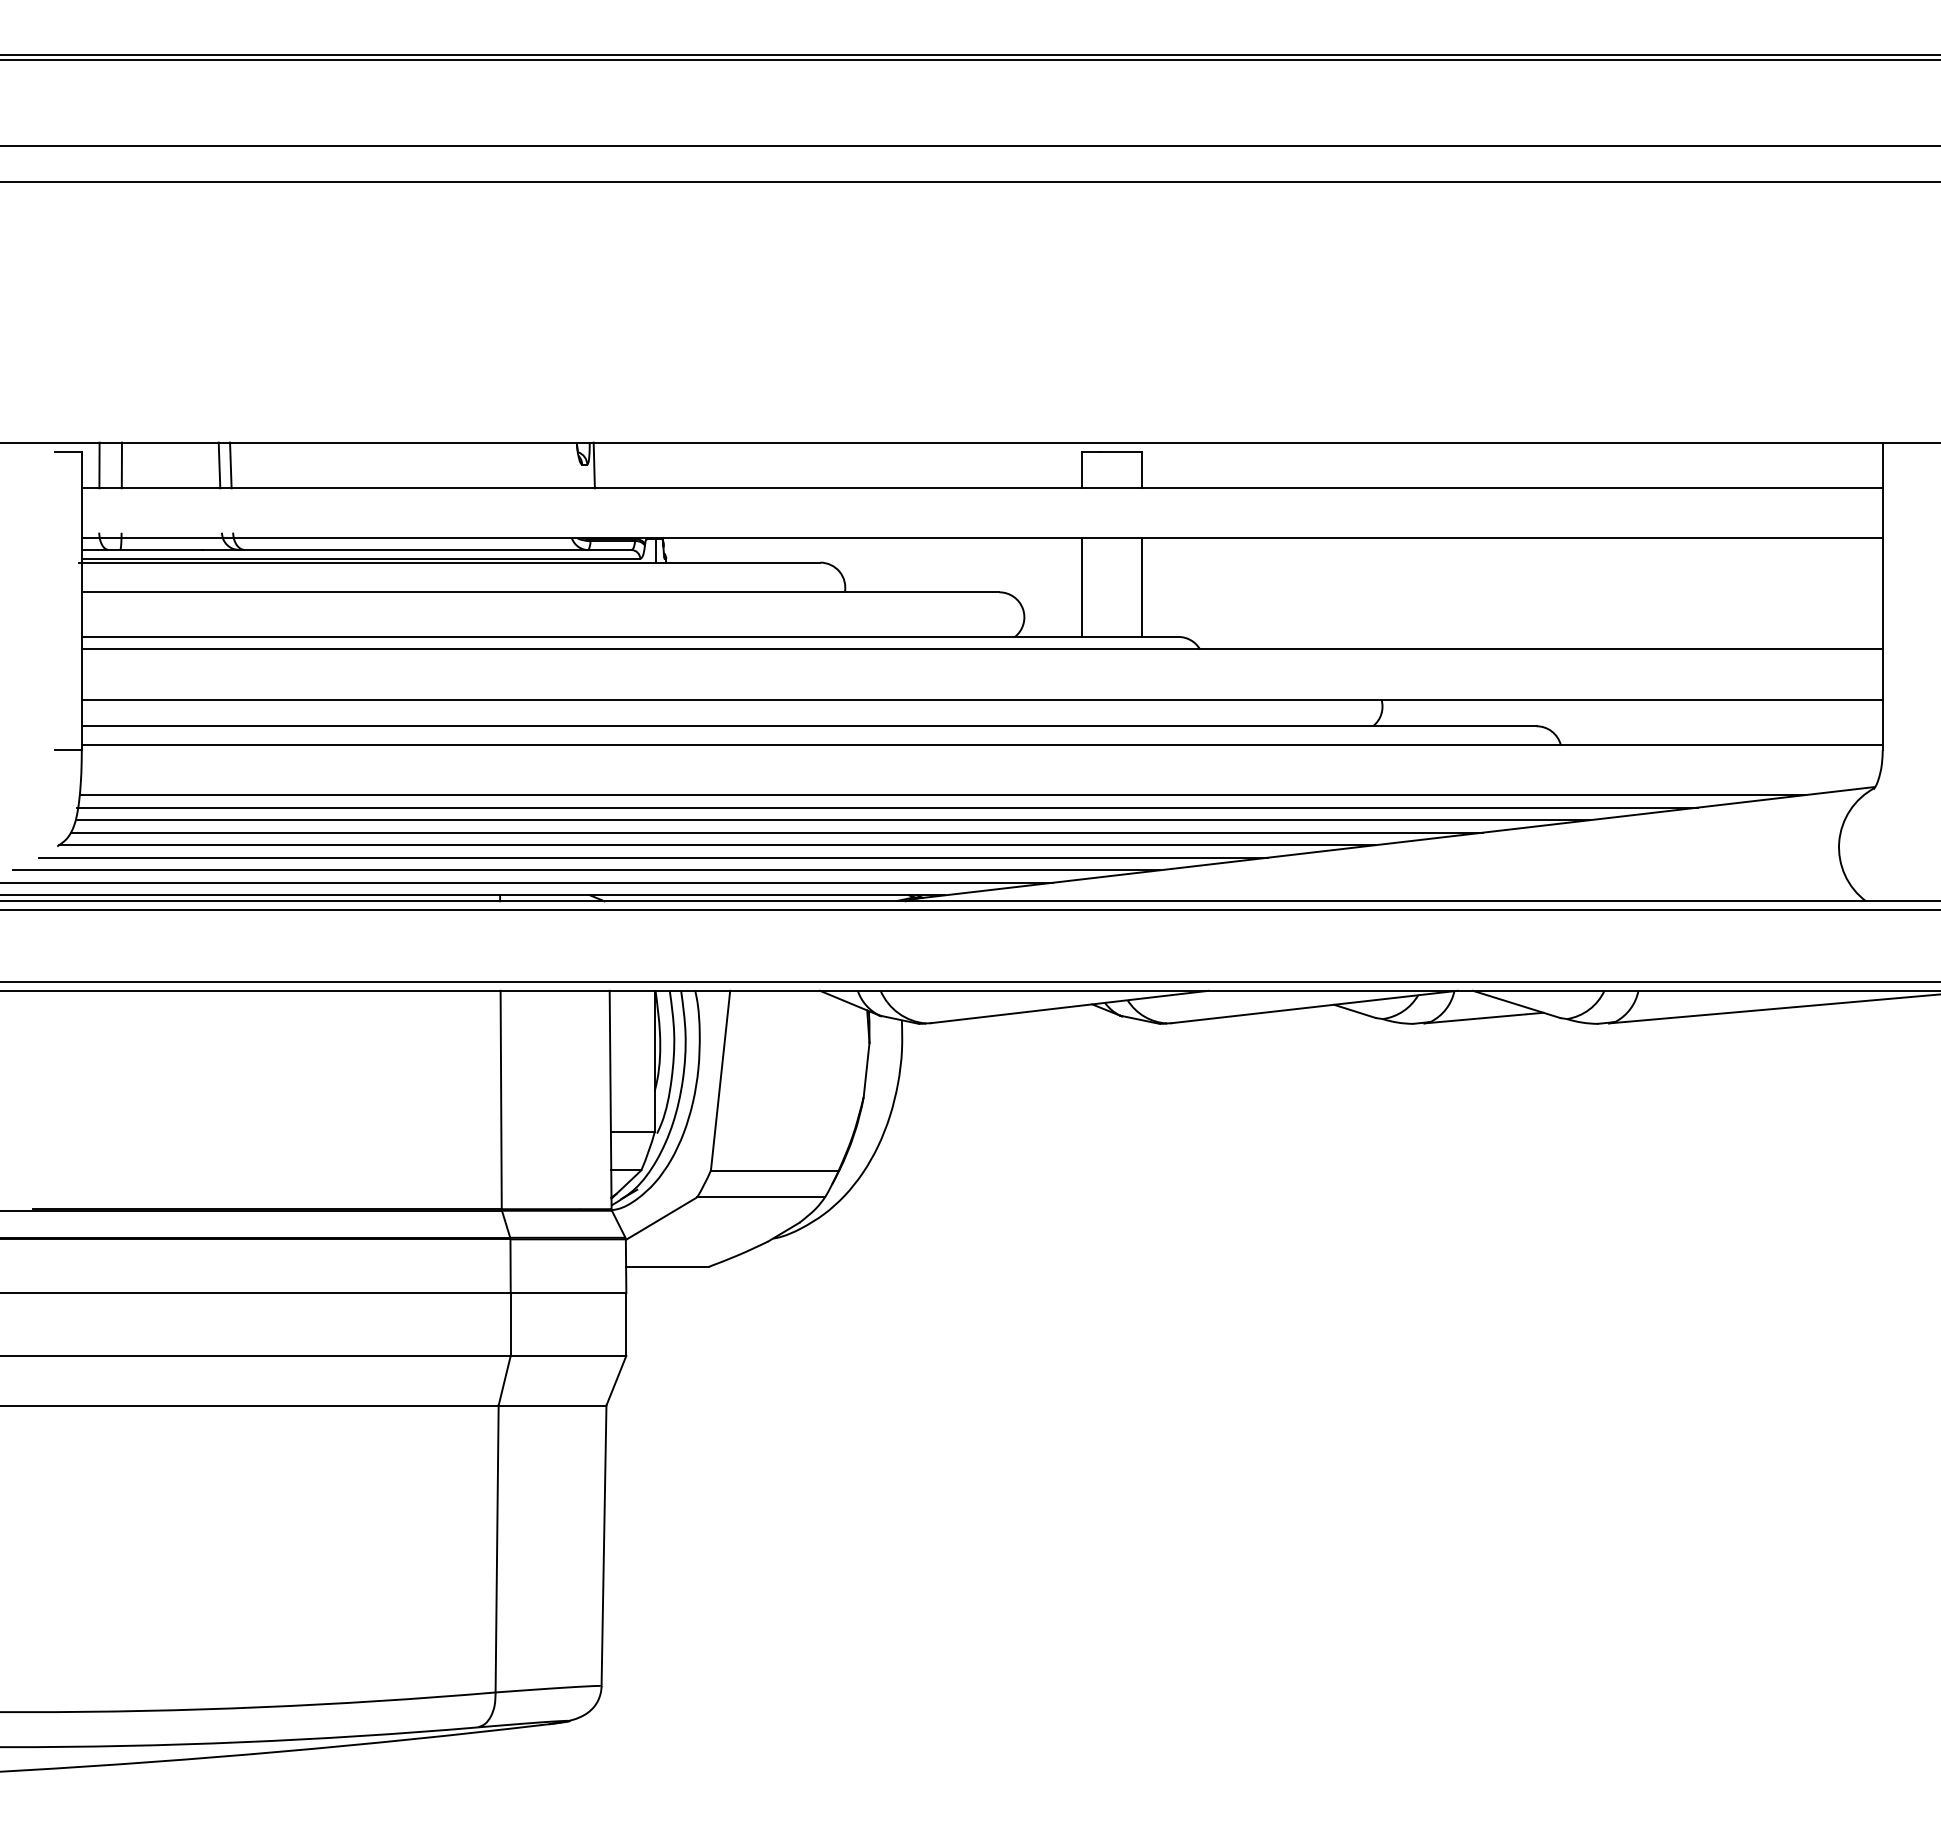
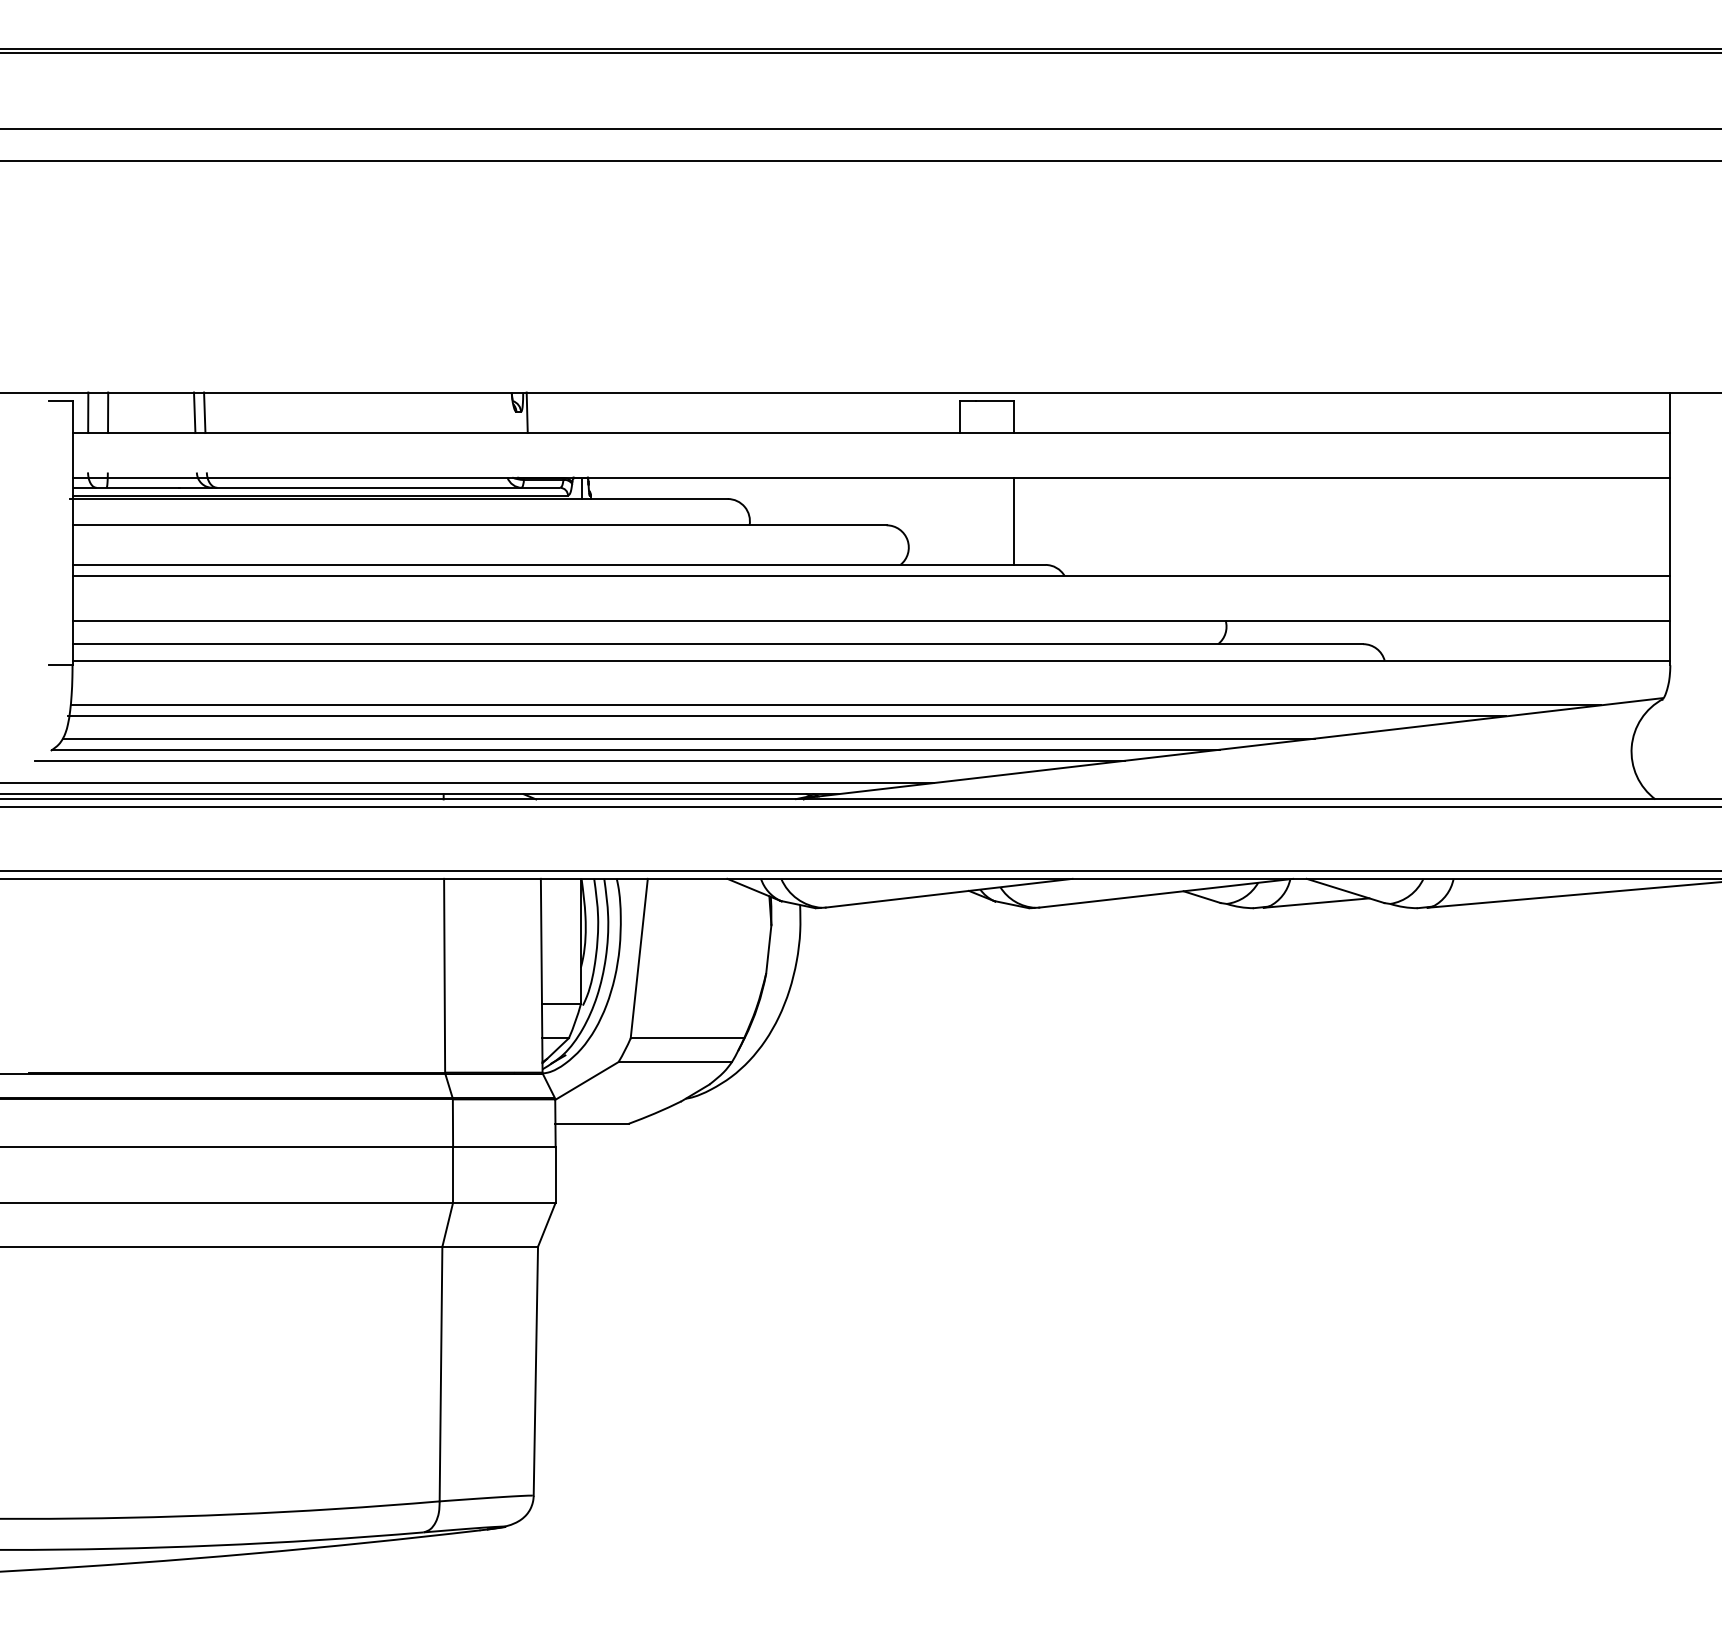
line: (1081, 587) -> (959, 521), removed
line: (833, 820) -> (739, 727), removed
line: (586, 870) -> (520, 772), removed

